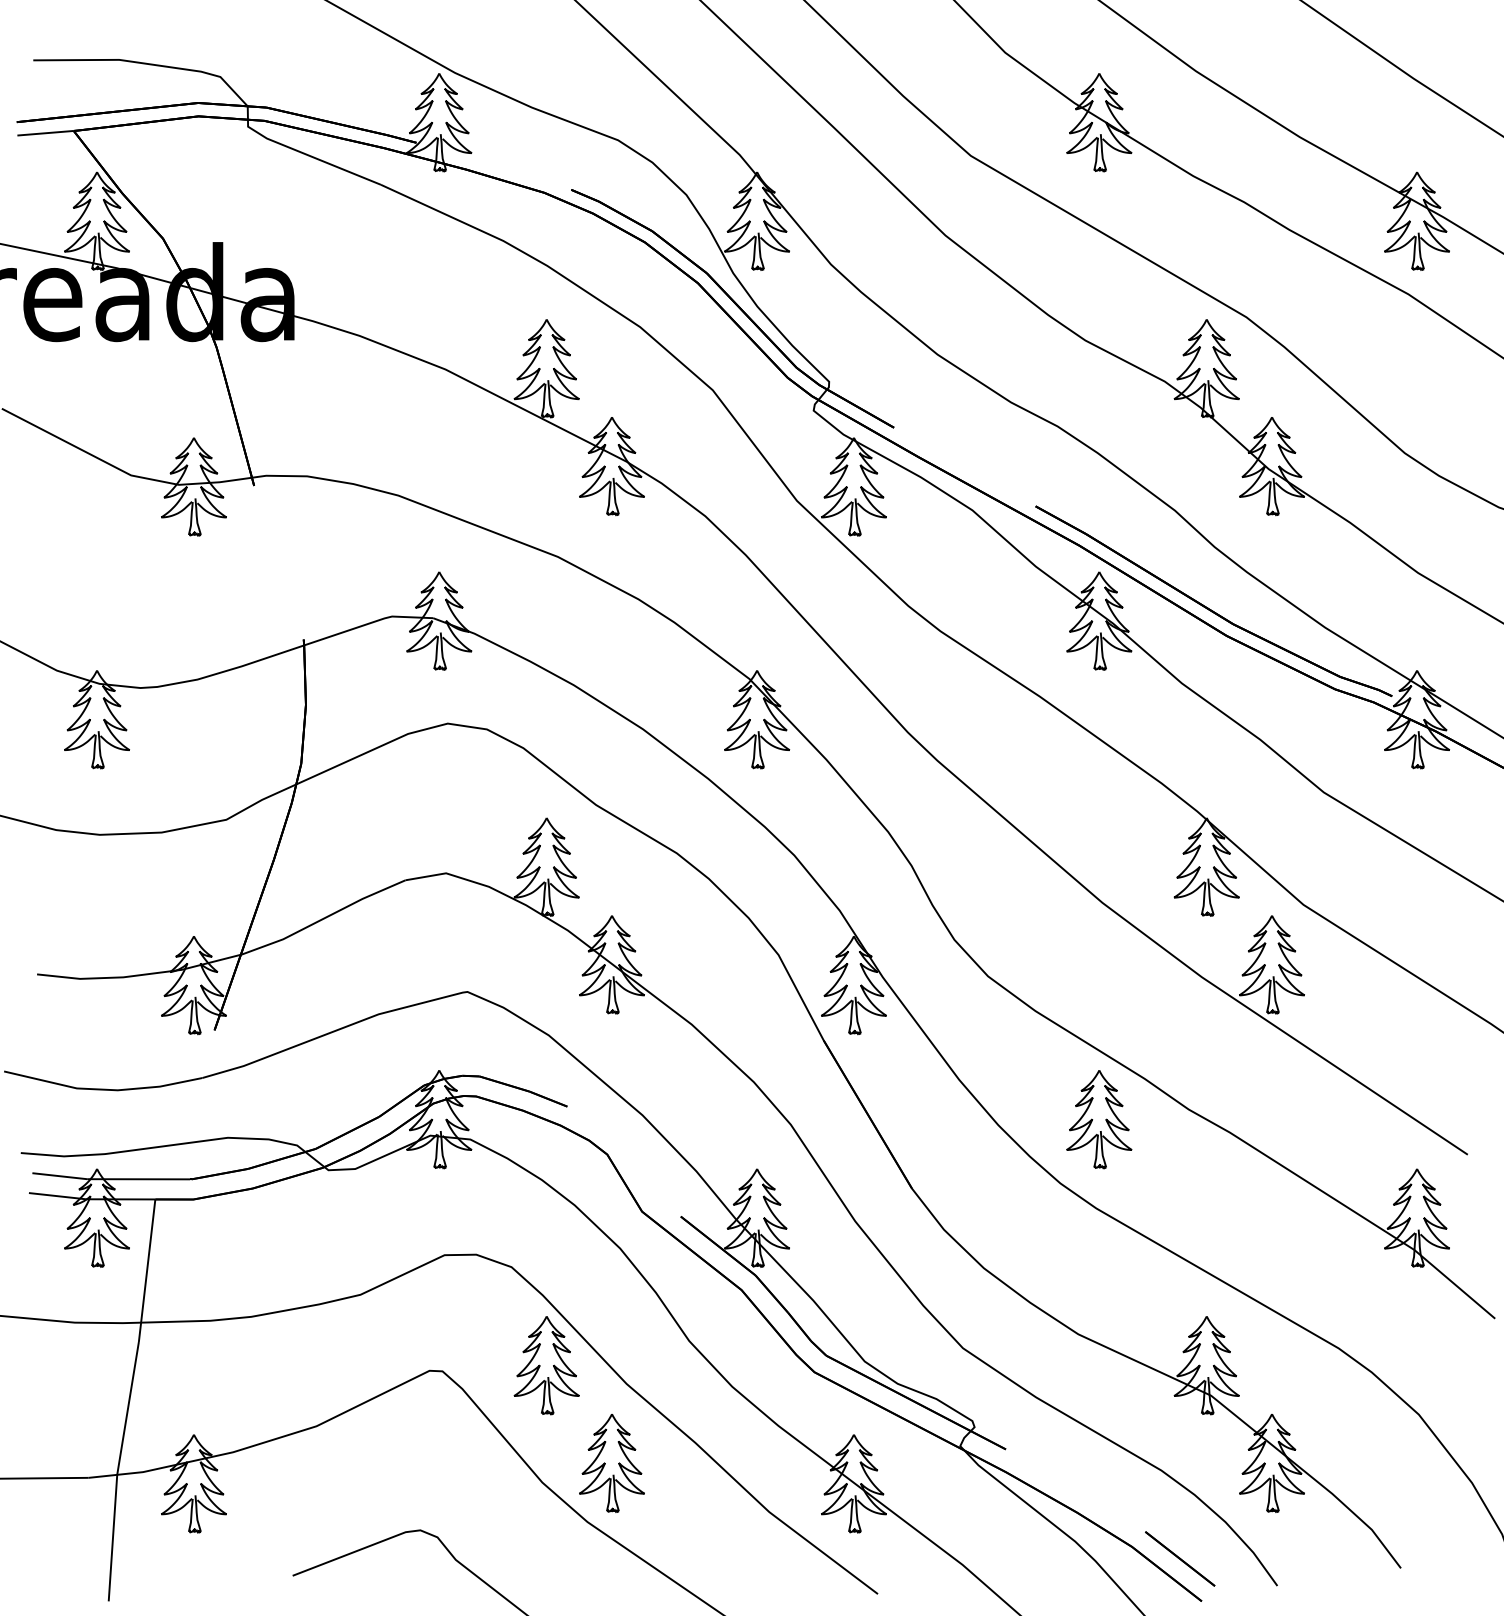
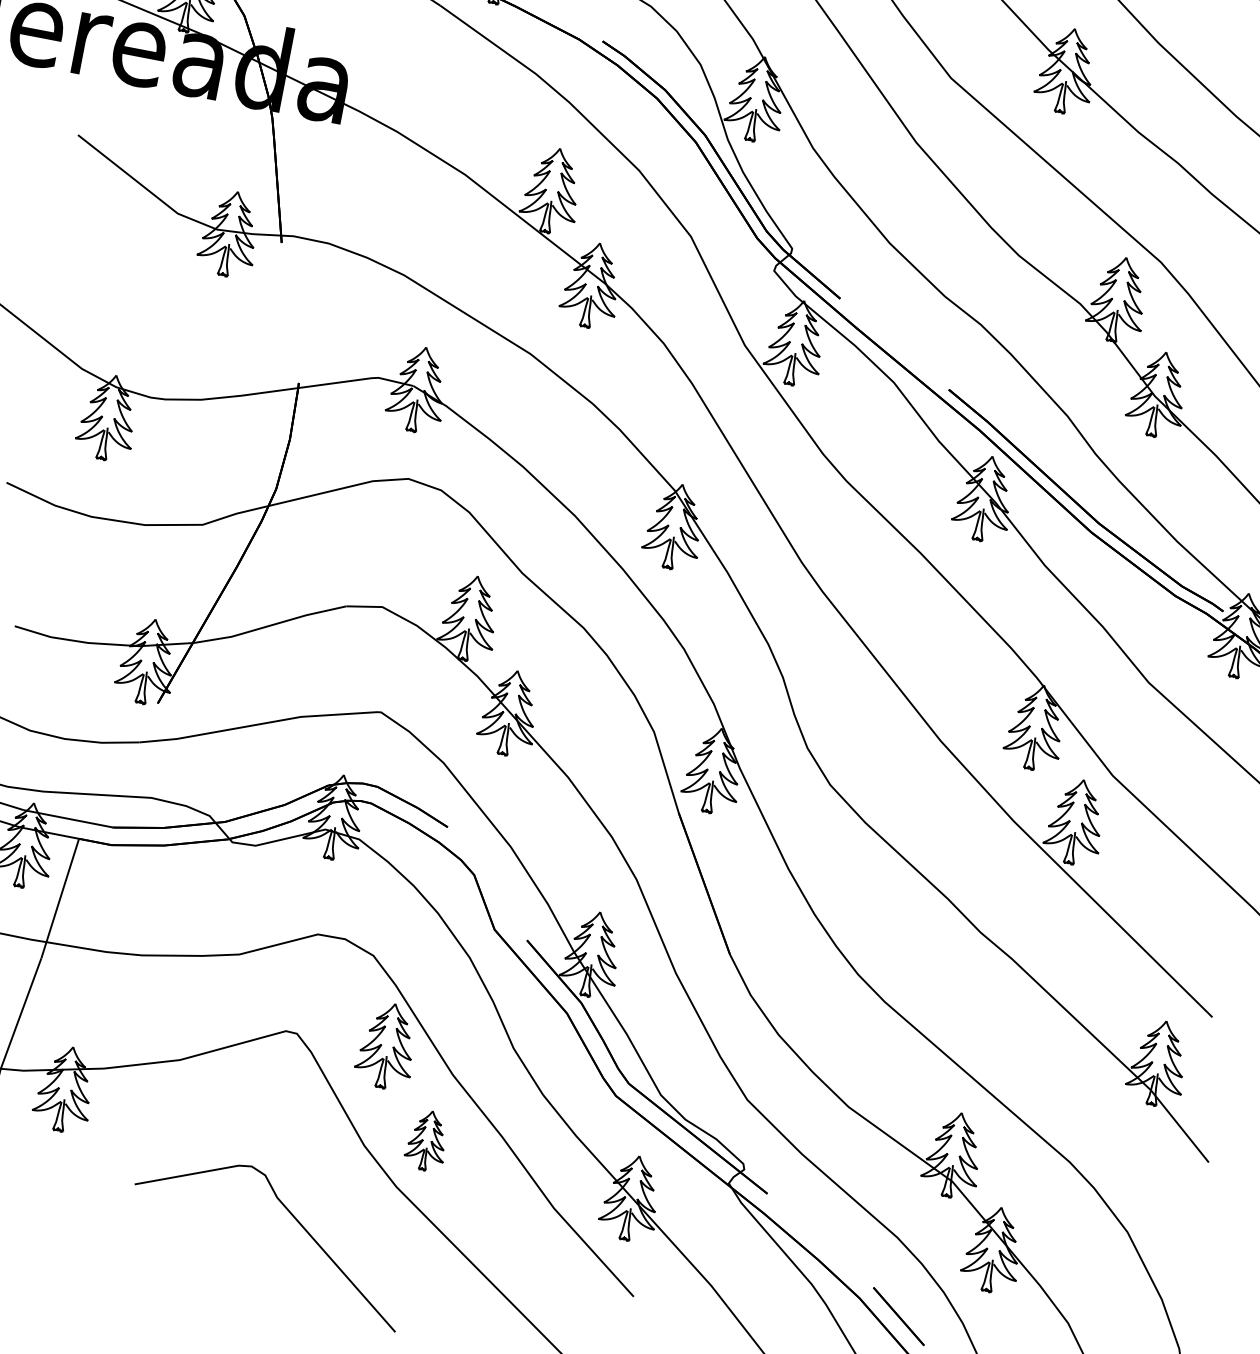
part: (1099, 1119) -> (902, 926), removed
part: (611, 1463) -> (426, 1140), size x0.7

